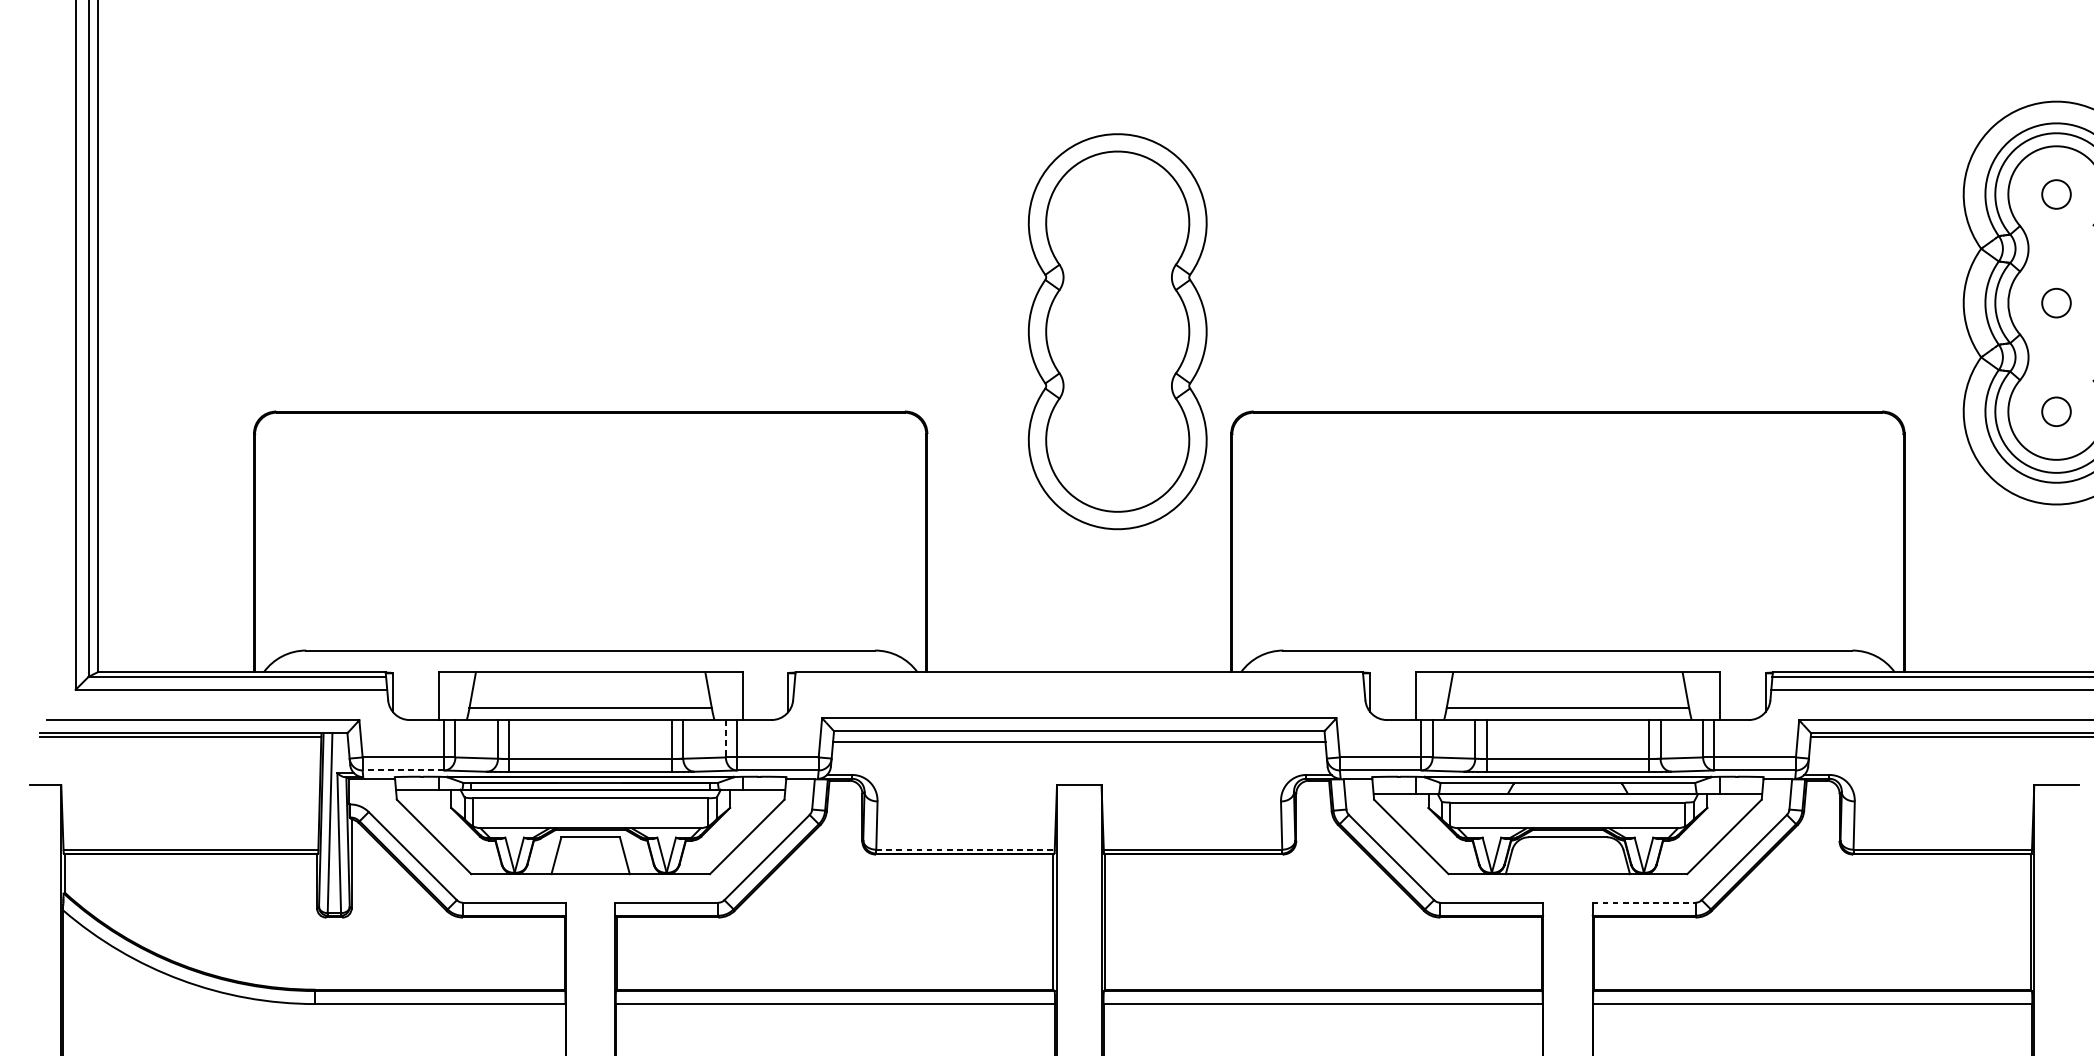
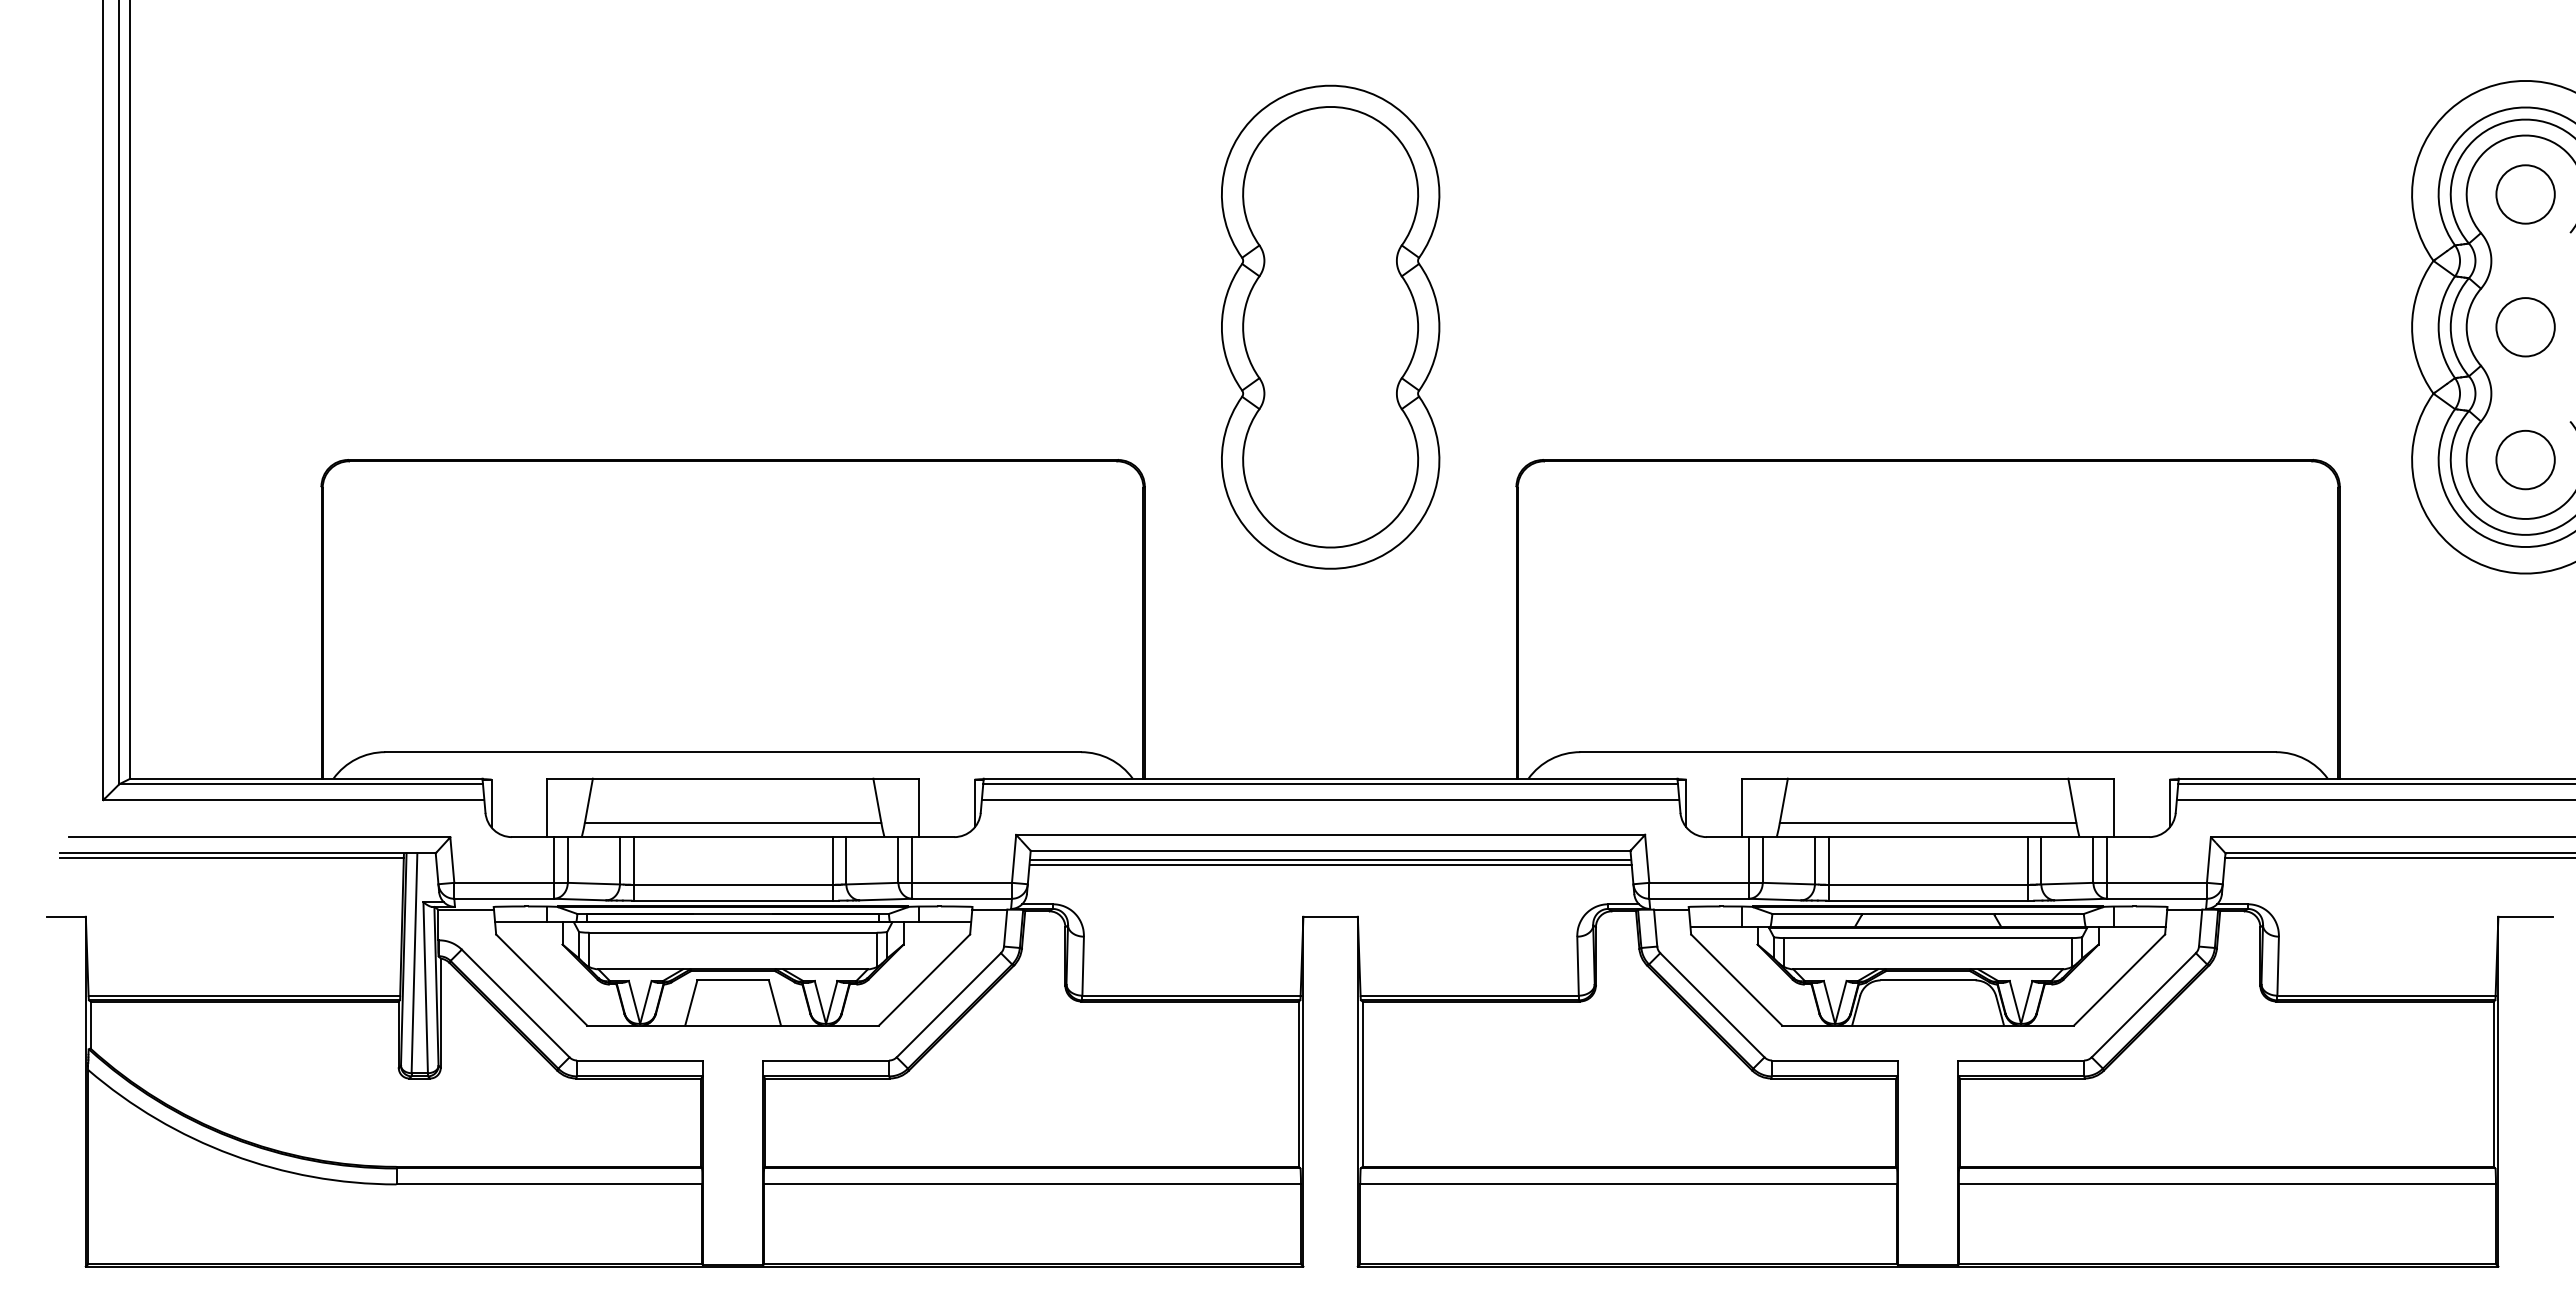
circle: (2056, 194) -> (2525, 194), size x1.67
circle: (2056, 303) -> (2525, 327), size x1.67
part: (1117, 331) -> (1330, 326), moved
circle: (2056, 412) -> (2525, 460), size x1.67
line: (1079, 677) -> (1330, 784), added
line: (1079, 690) -> (1330, 800), added
line: (725, 738) -> (898, 859), dashed -> solid
line: (1079, 738) -> (1330, 859), added
line: (403, 770) -> (504, 898), dashed -> solid
line: (966, 849) -> (1192, 995), dashed -> solid
line: (1644, 902) -> (2021, 1060), dashed -> solid

